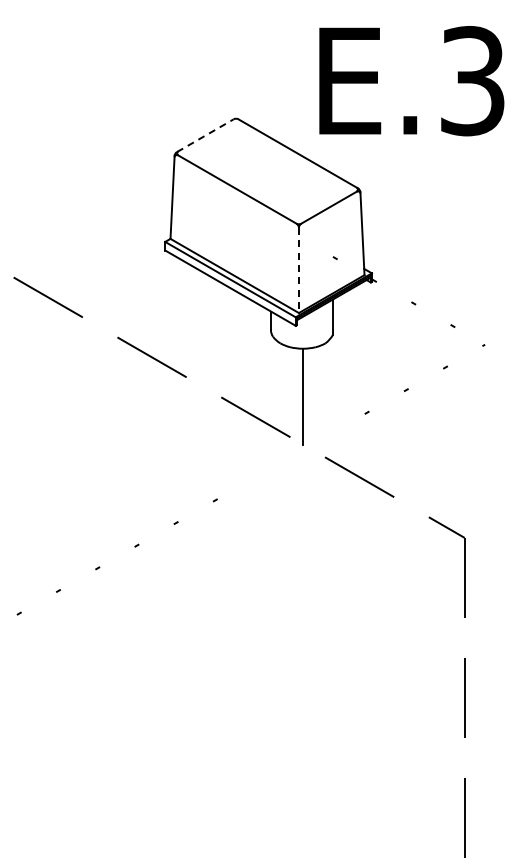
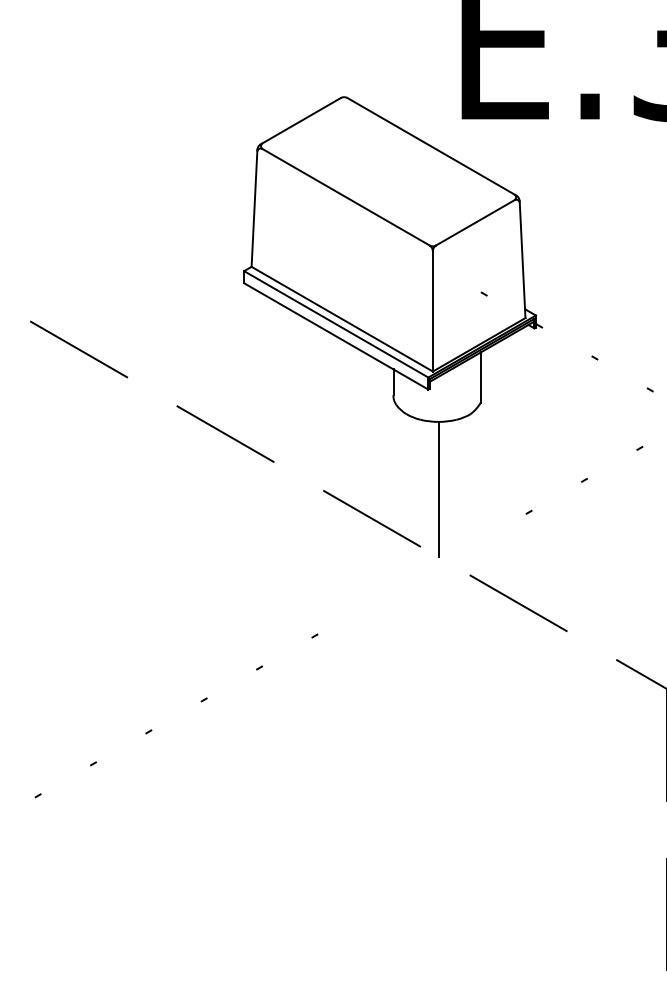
line: (205, 135) -> (300, 120), dashed -> solid
line: (298, 270) -> (432, 311), dashed -> solid

